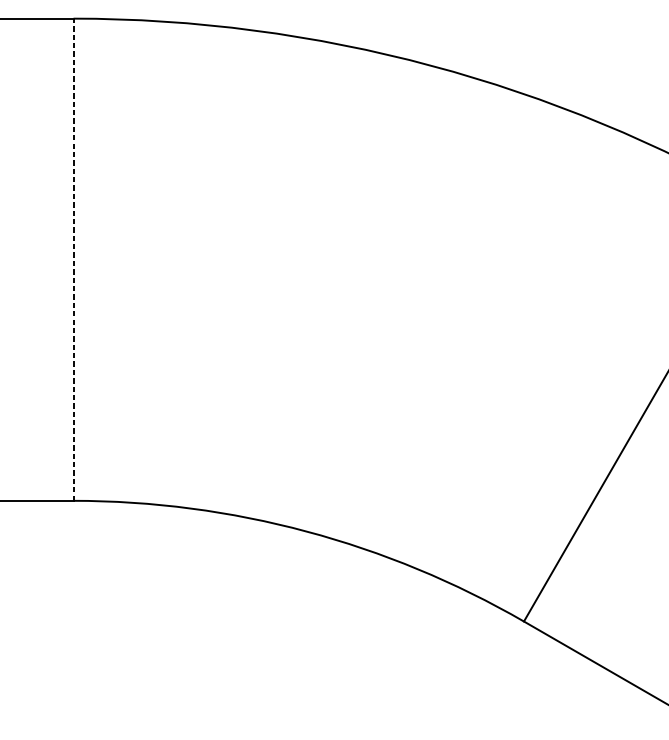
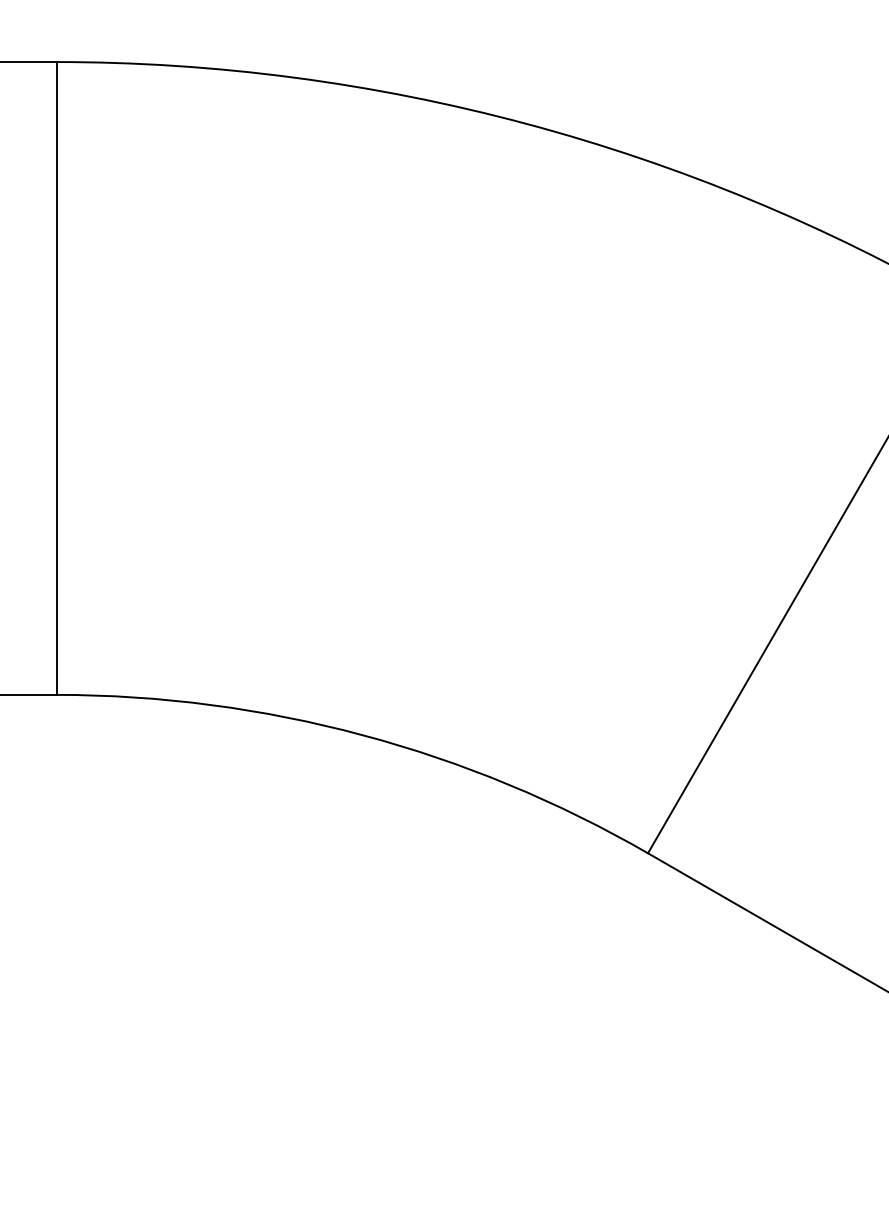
line: (73, 259) -> (56, 377), dashed -> solid

